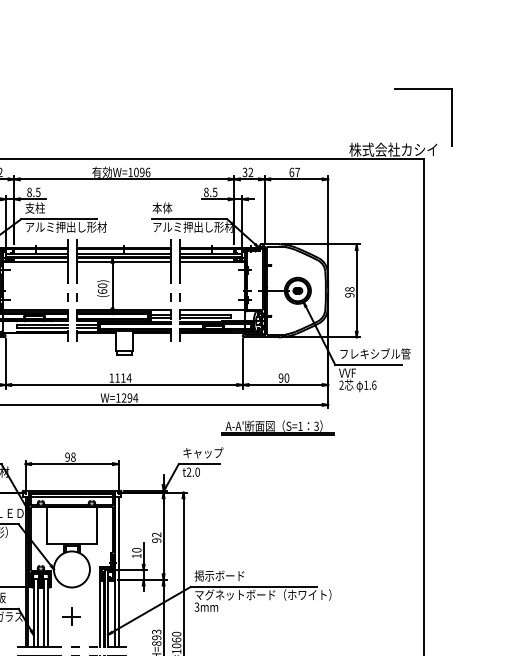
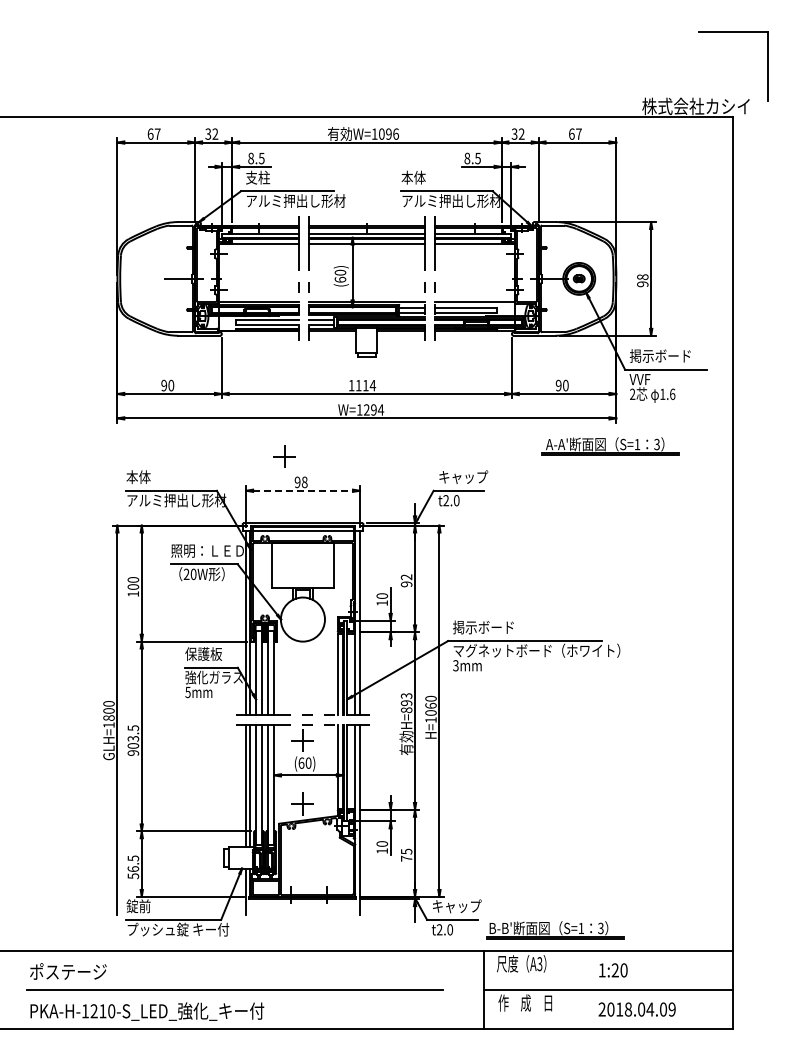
text: (374, 353) -> (673, 355), フレキシブル管 -> 掲示ボード
part: (278, 427) -> (610, 446), moved
line: (72, 463) -> (303, 490), solid -> dashed
part: (71, 616) -> (284, 456), moved

